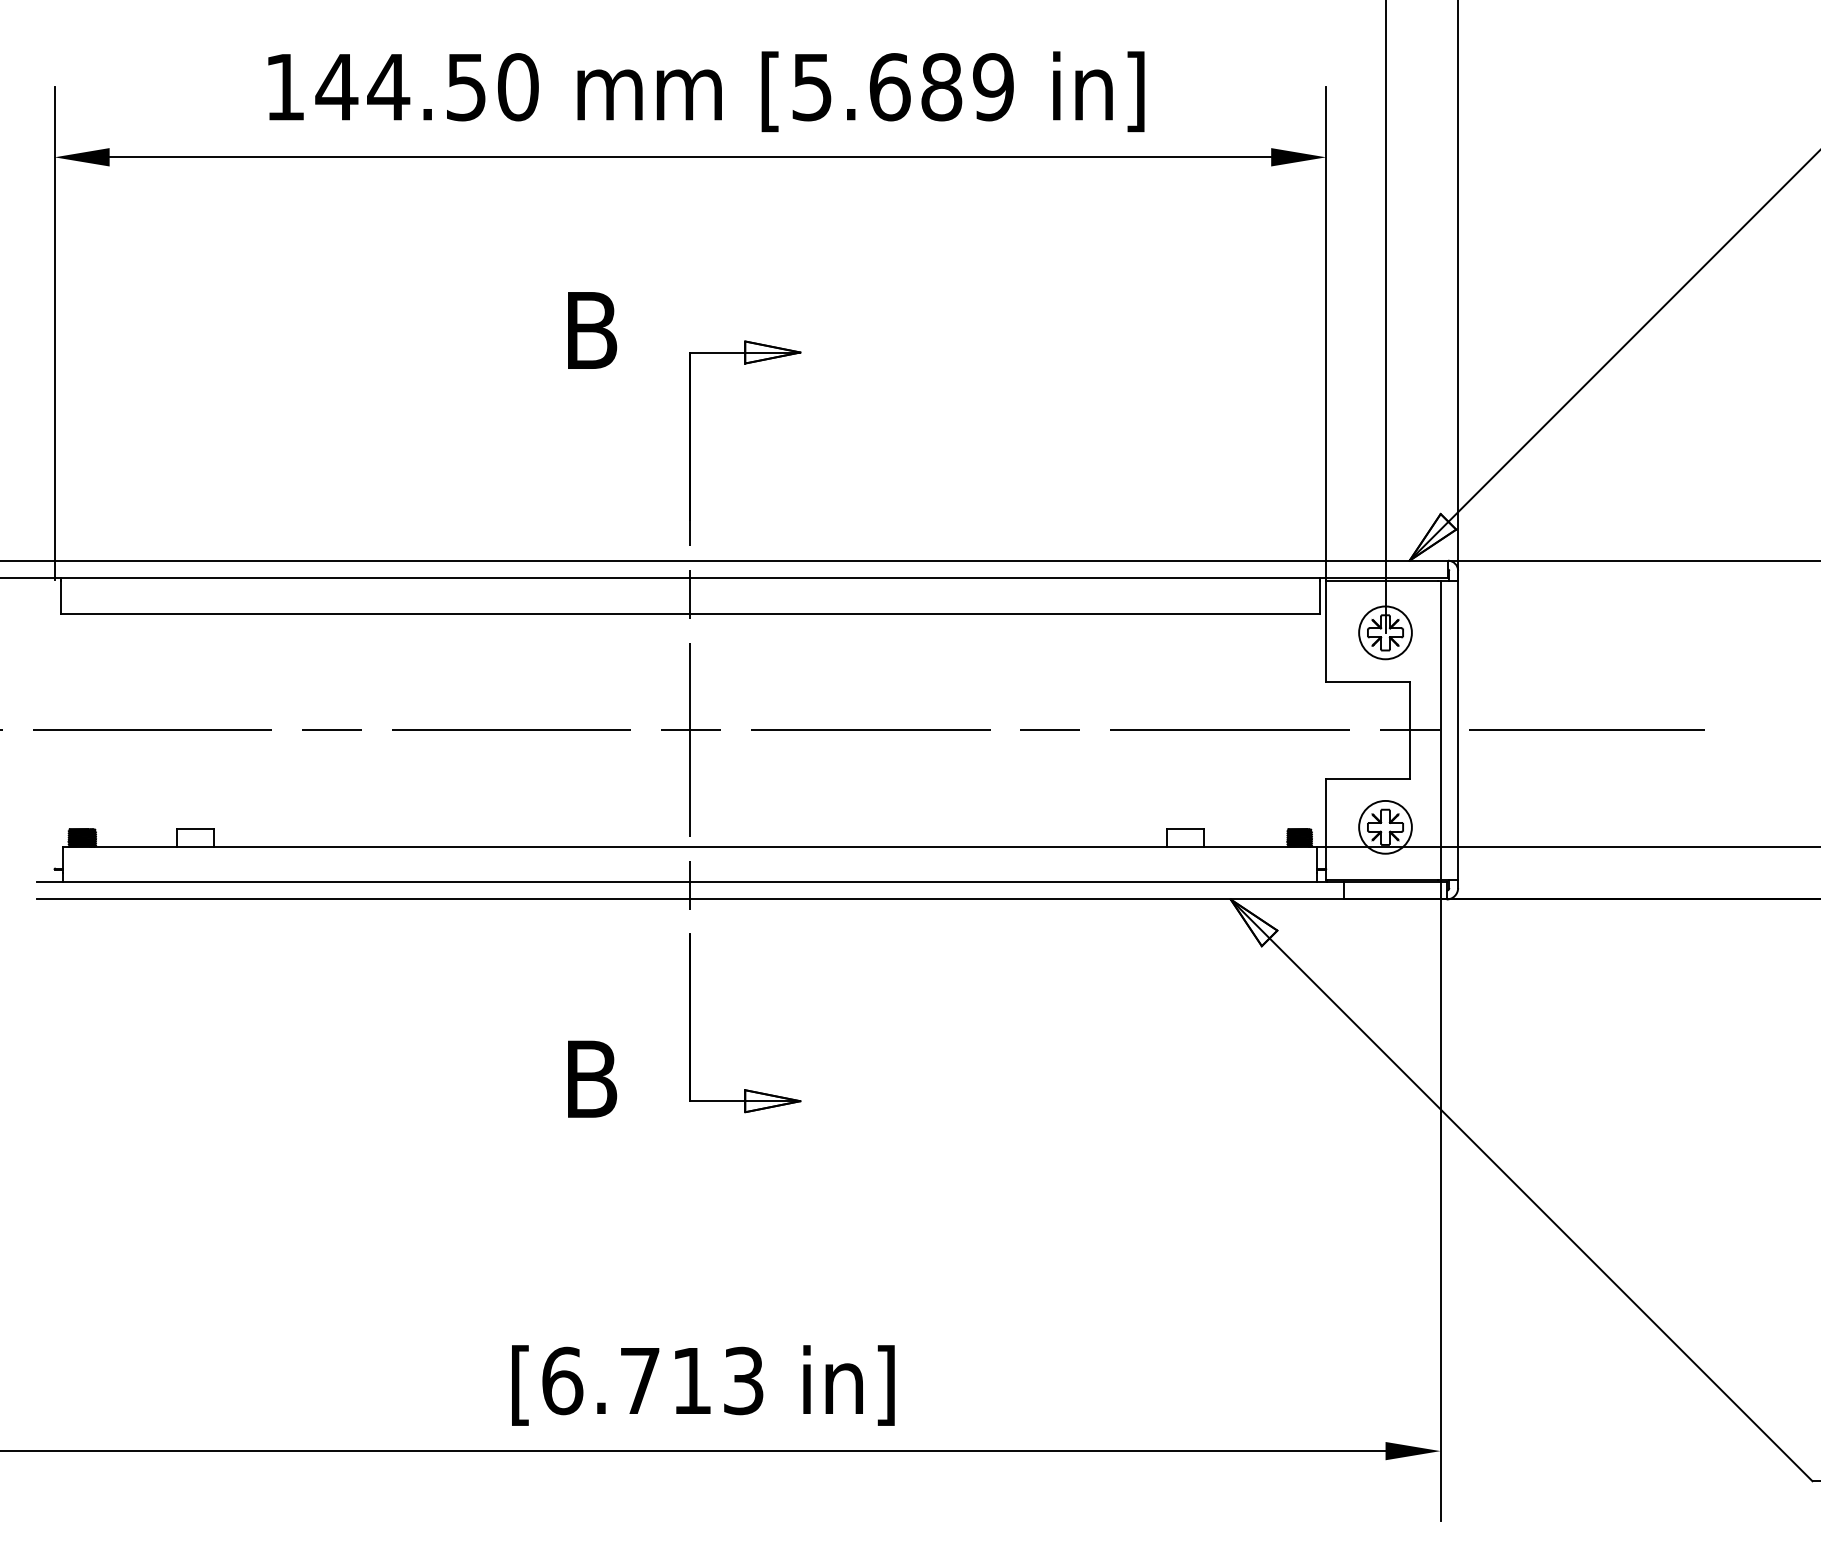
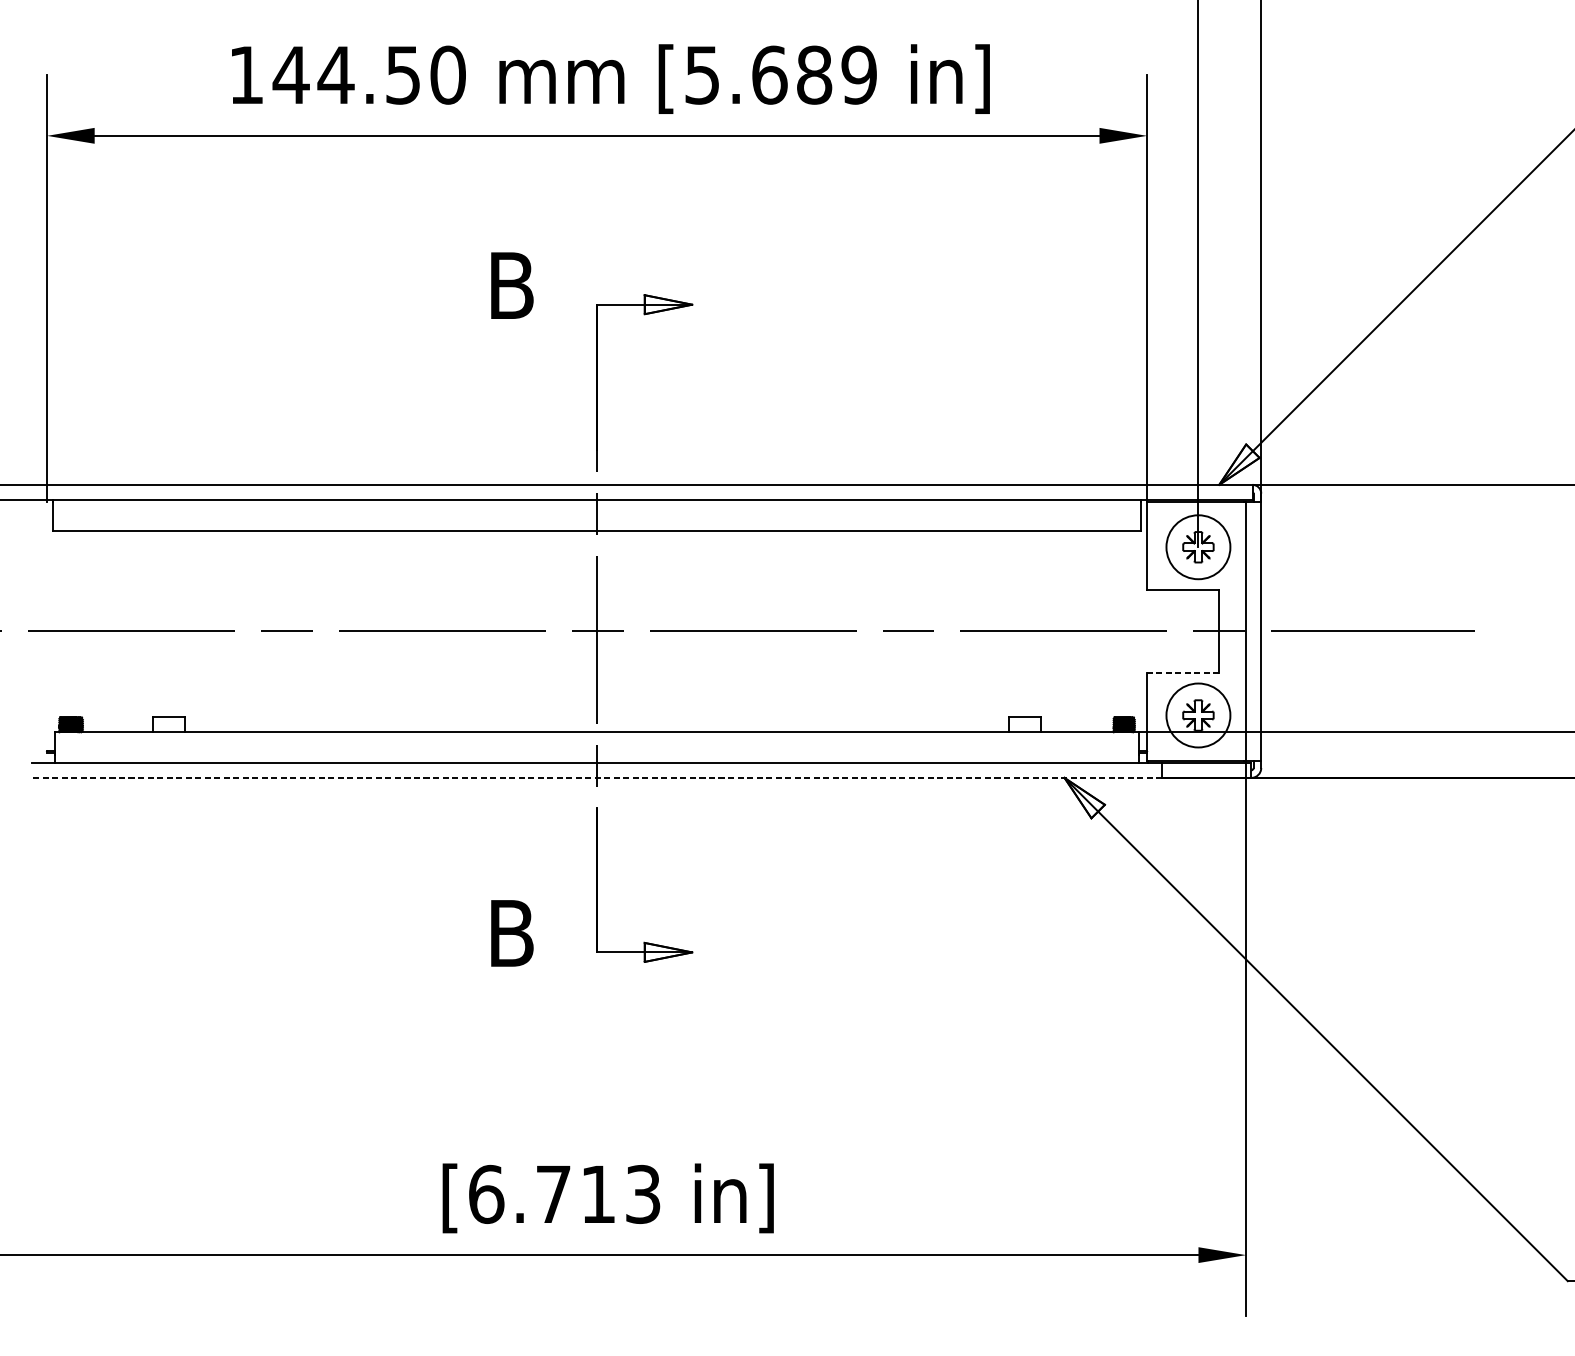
circle: (1385, 632) -> (1198, 546), size x1.4
line: (1367, 778) -> (1182, 673), solid -> dashed
circle: (1385, 826) -> (1198, 714), size x1.4
line: (689, 899) -> (596, 777), solid -> dashed

